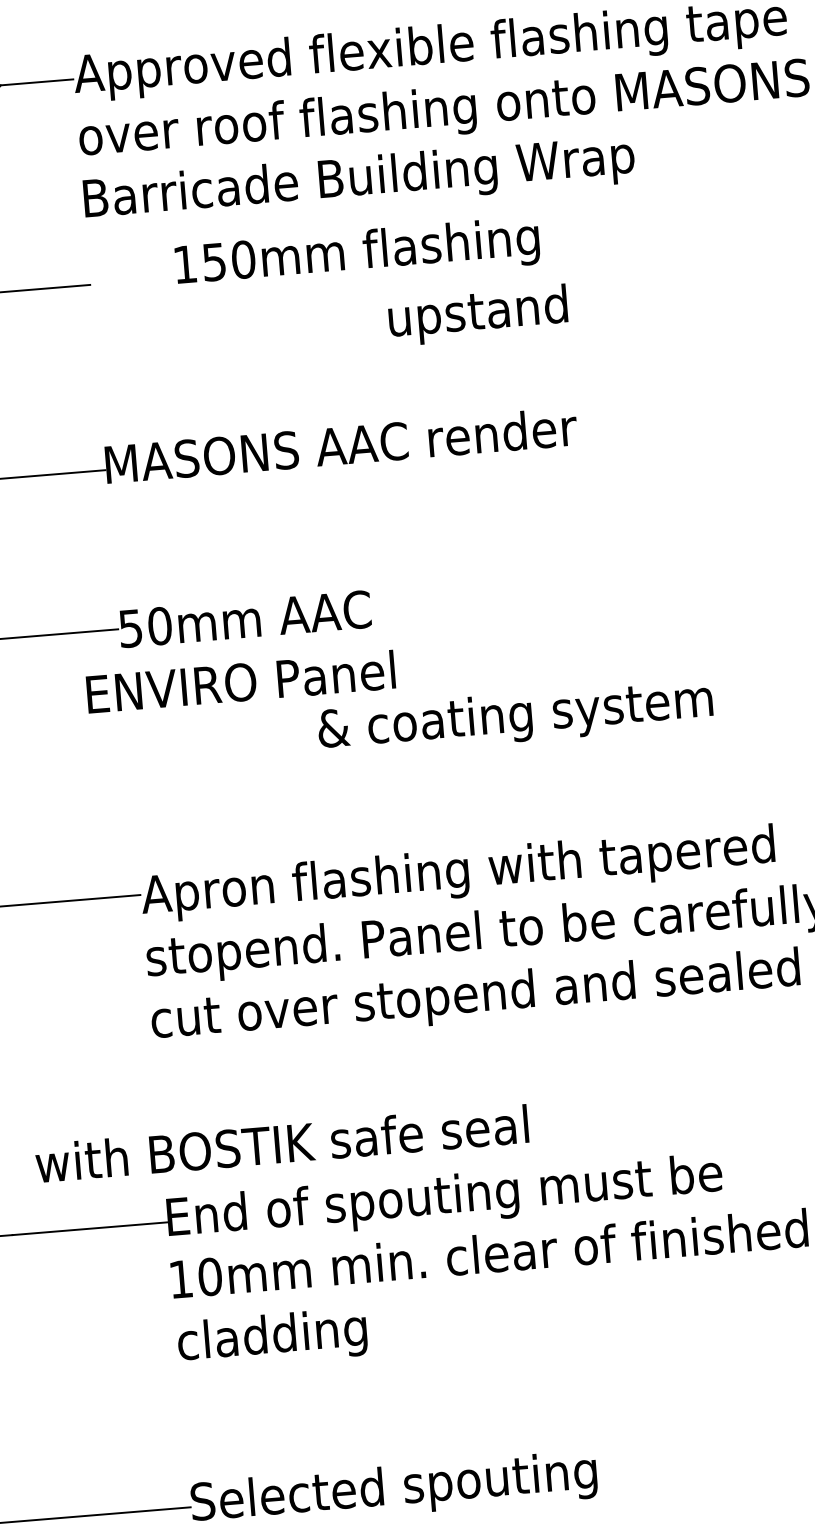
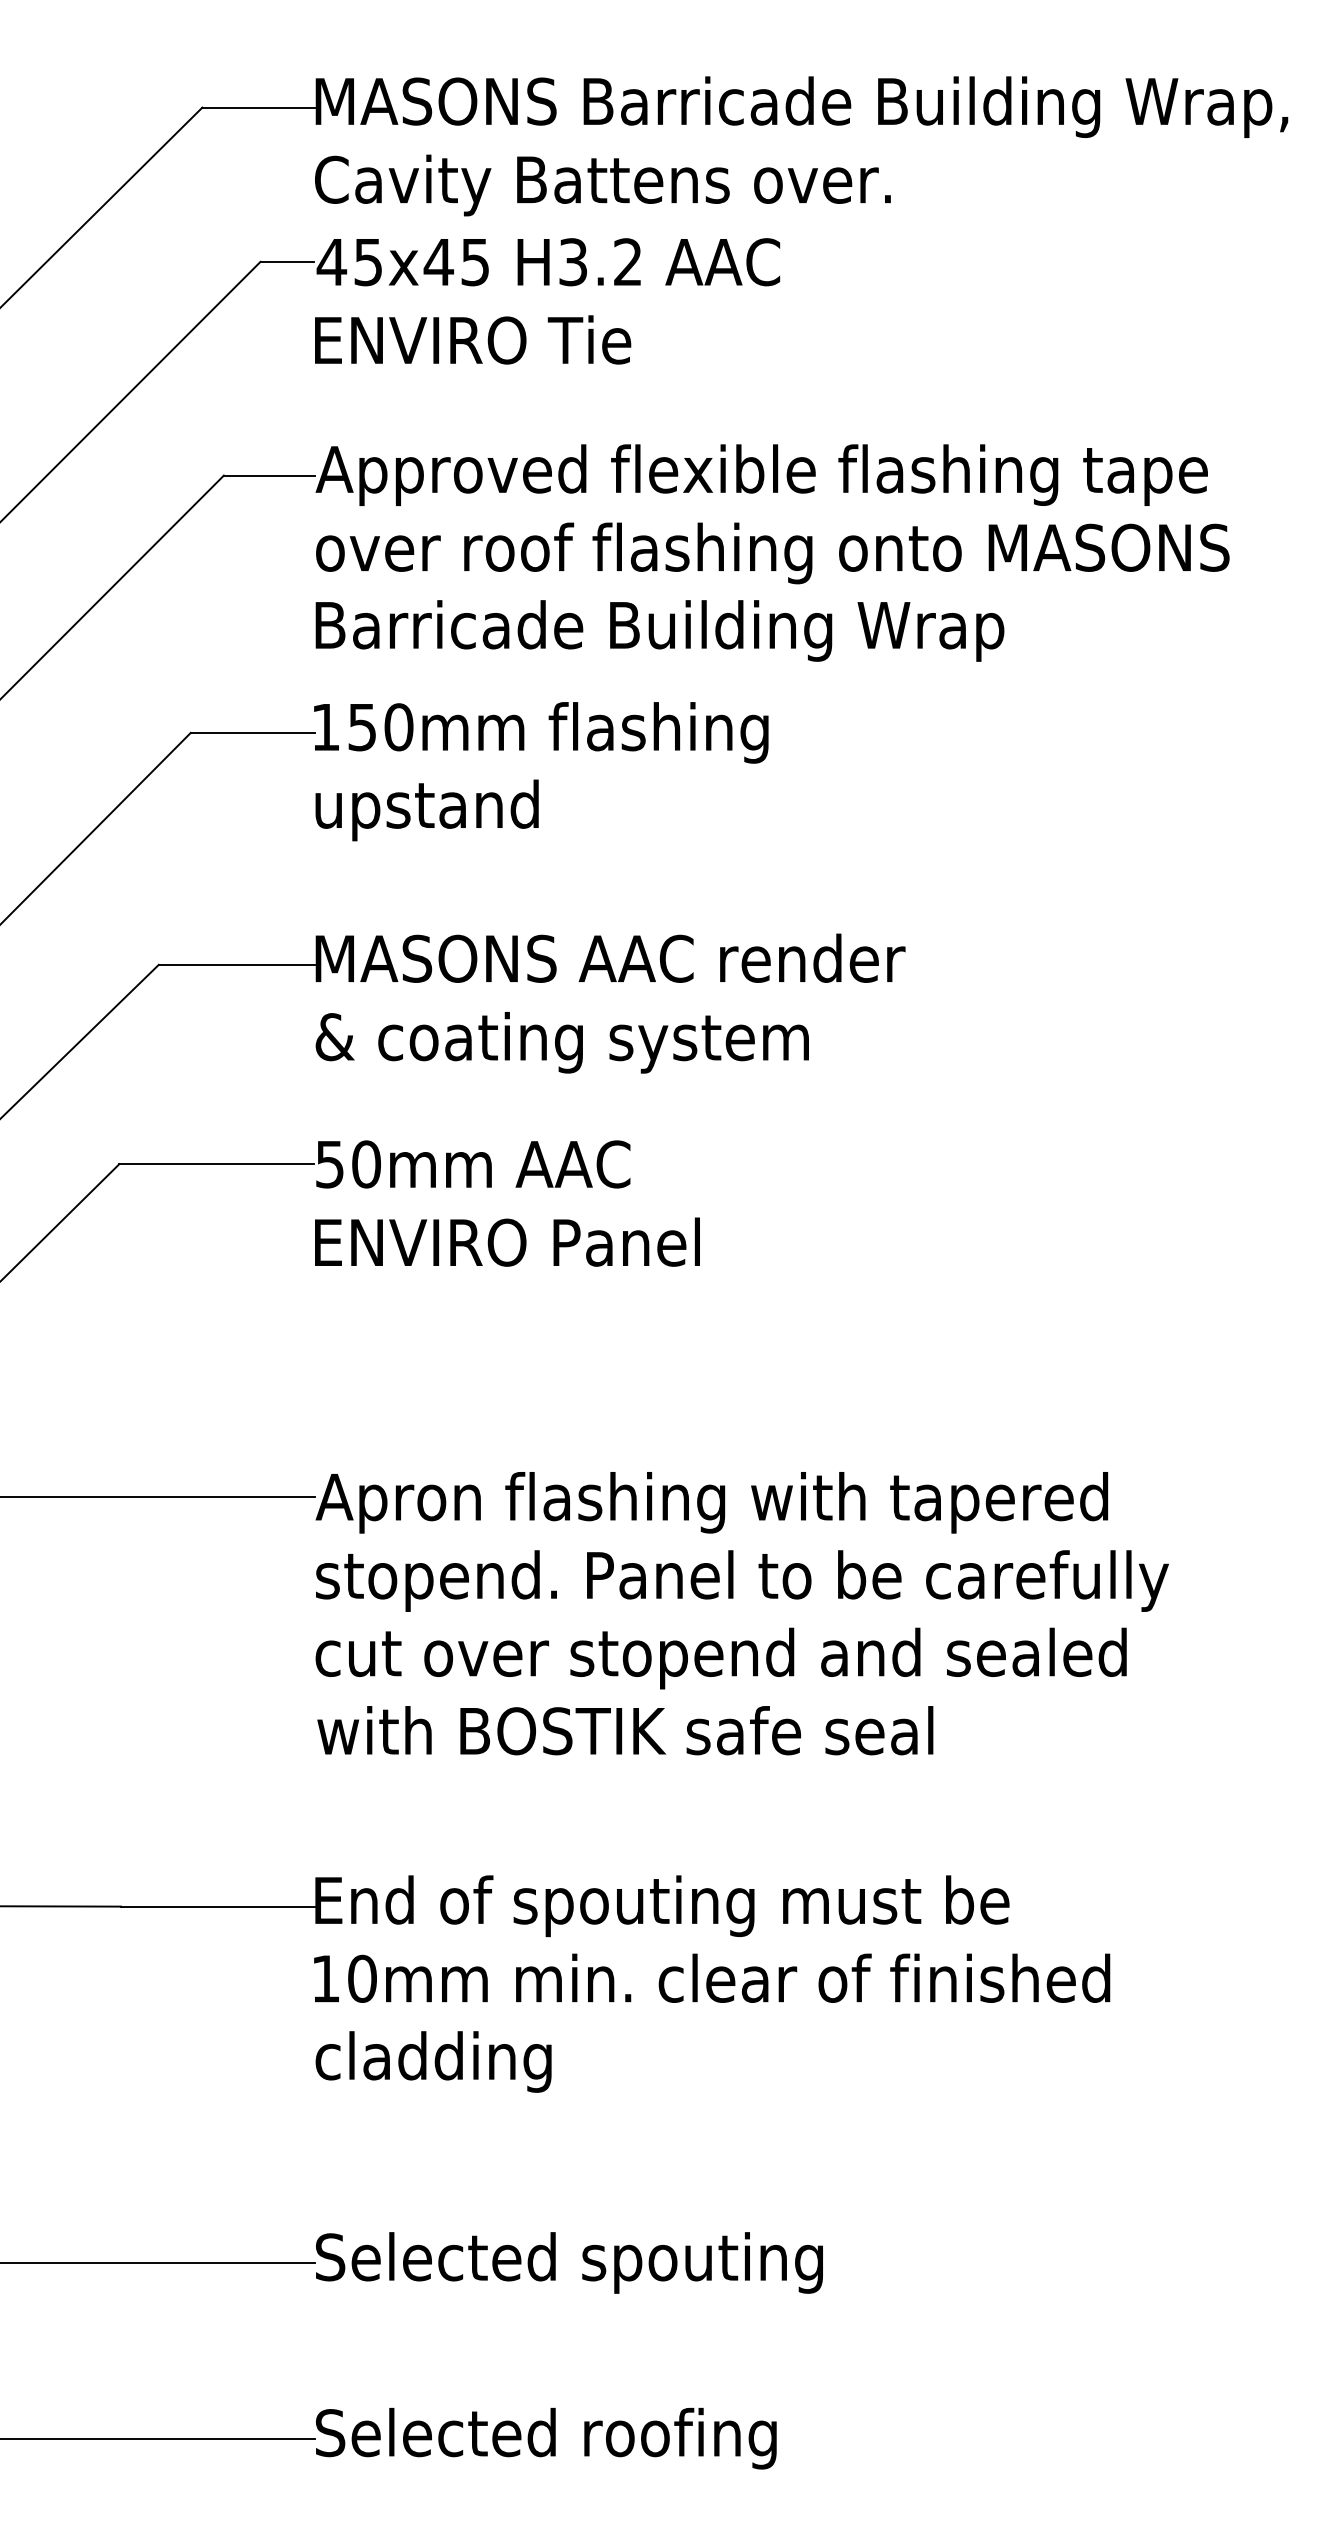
text: (357, 254) -> (541, 732), moved
text: (477, 315) -> (426, 810), moved
text: (240, 681) -> (507, 1241), moved
text: (514, 717) -> (561, 1042), moved
text: (282, 1143) -> (625, 1730), moved

